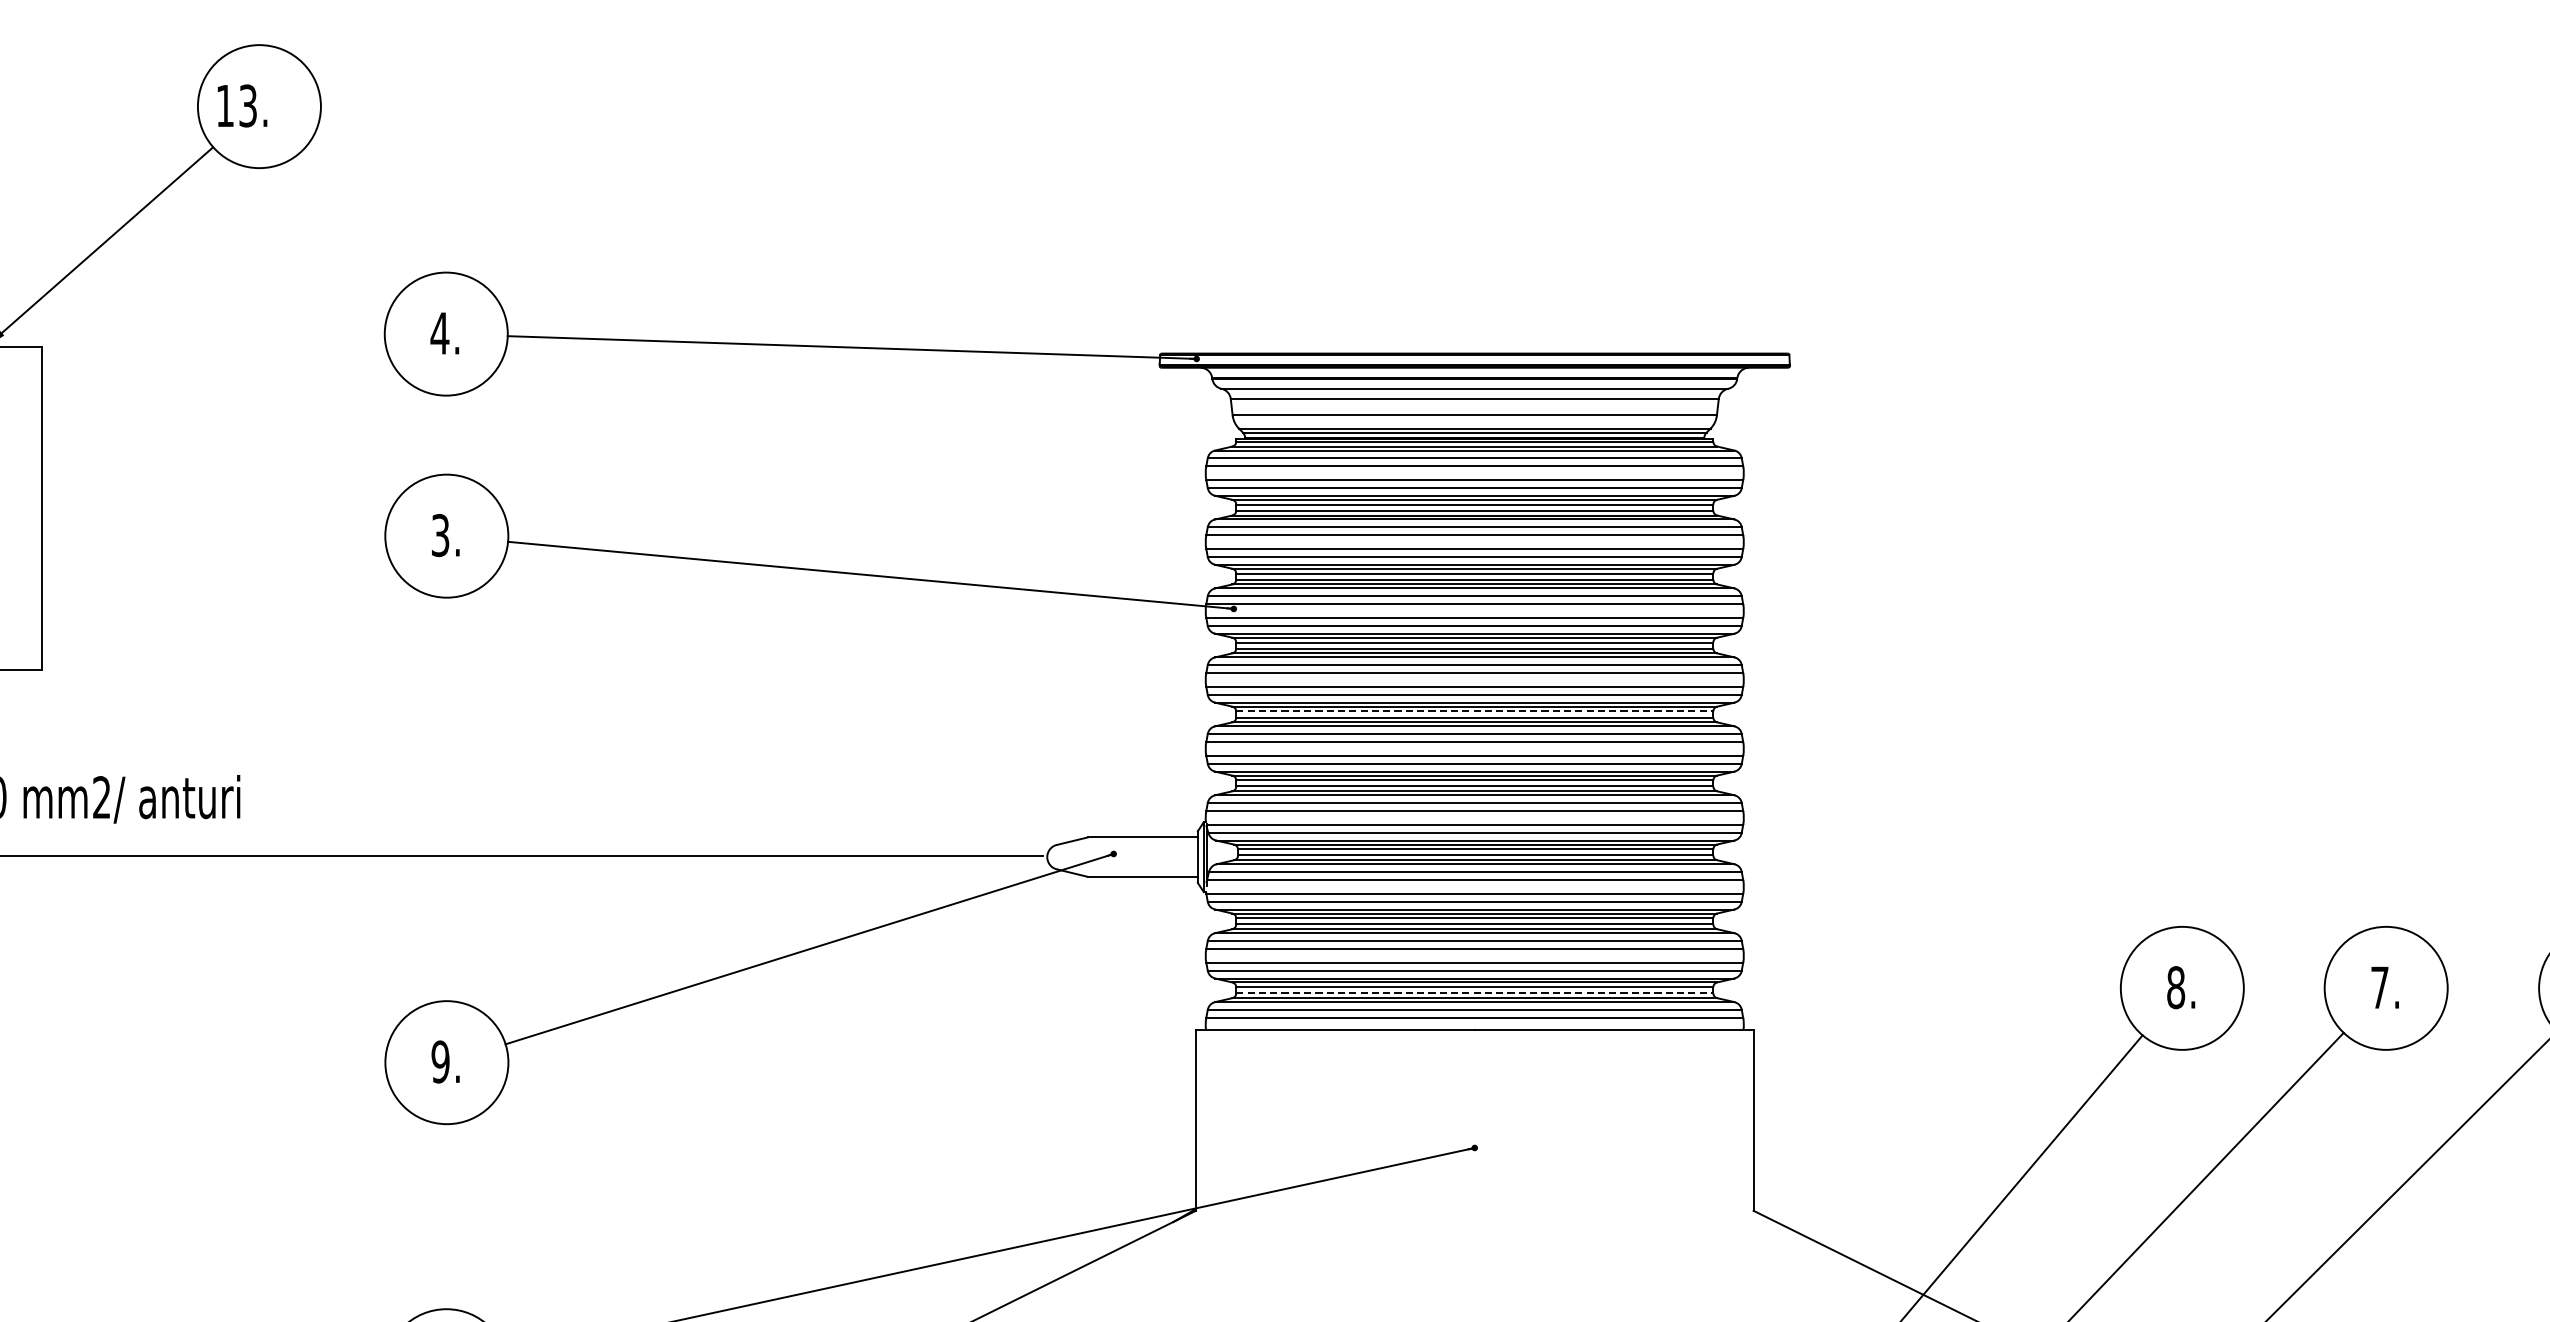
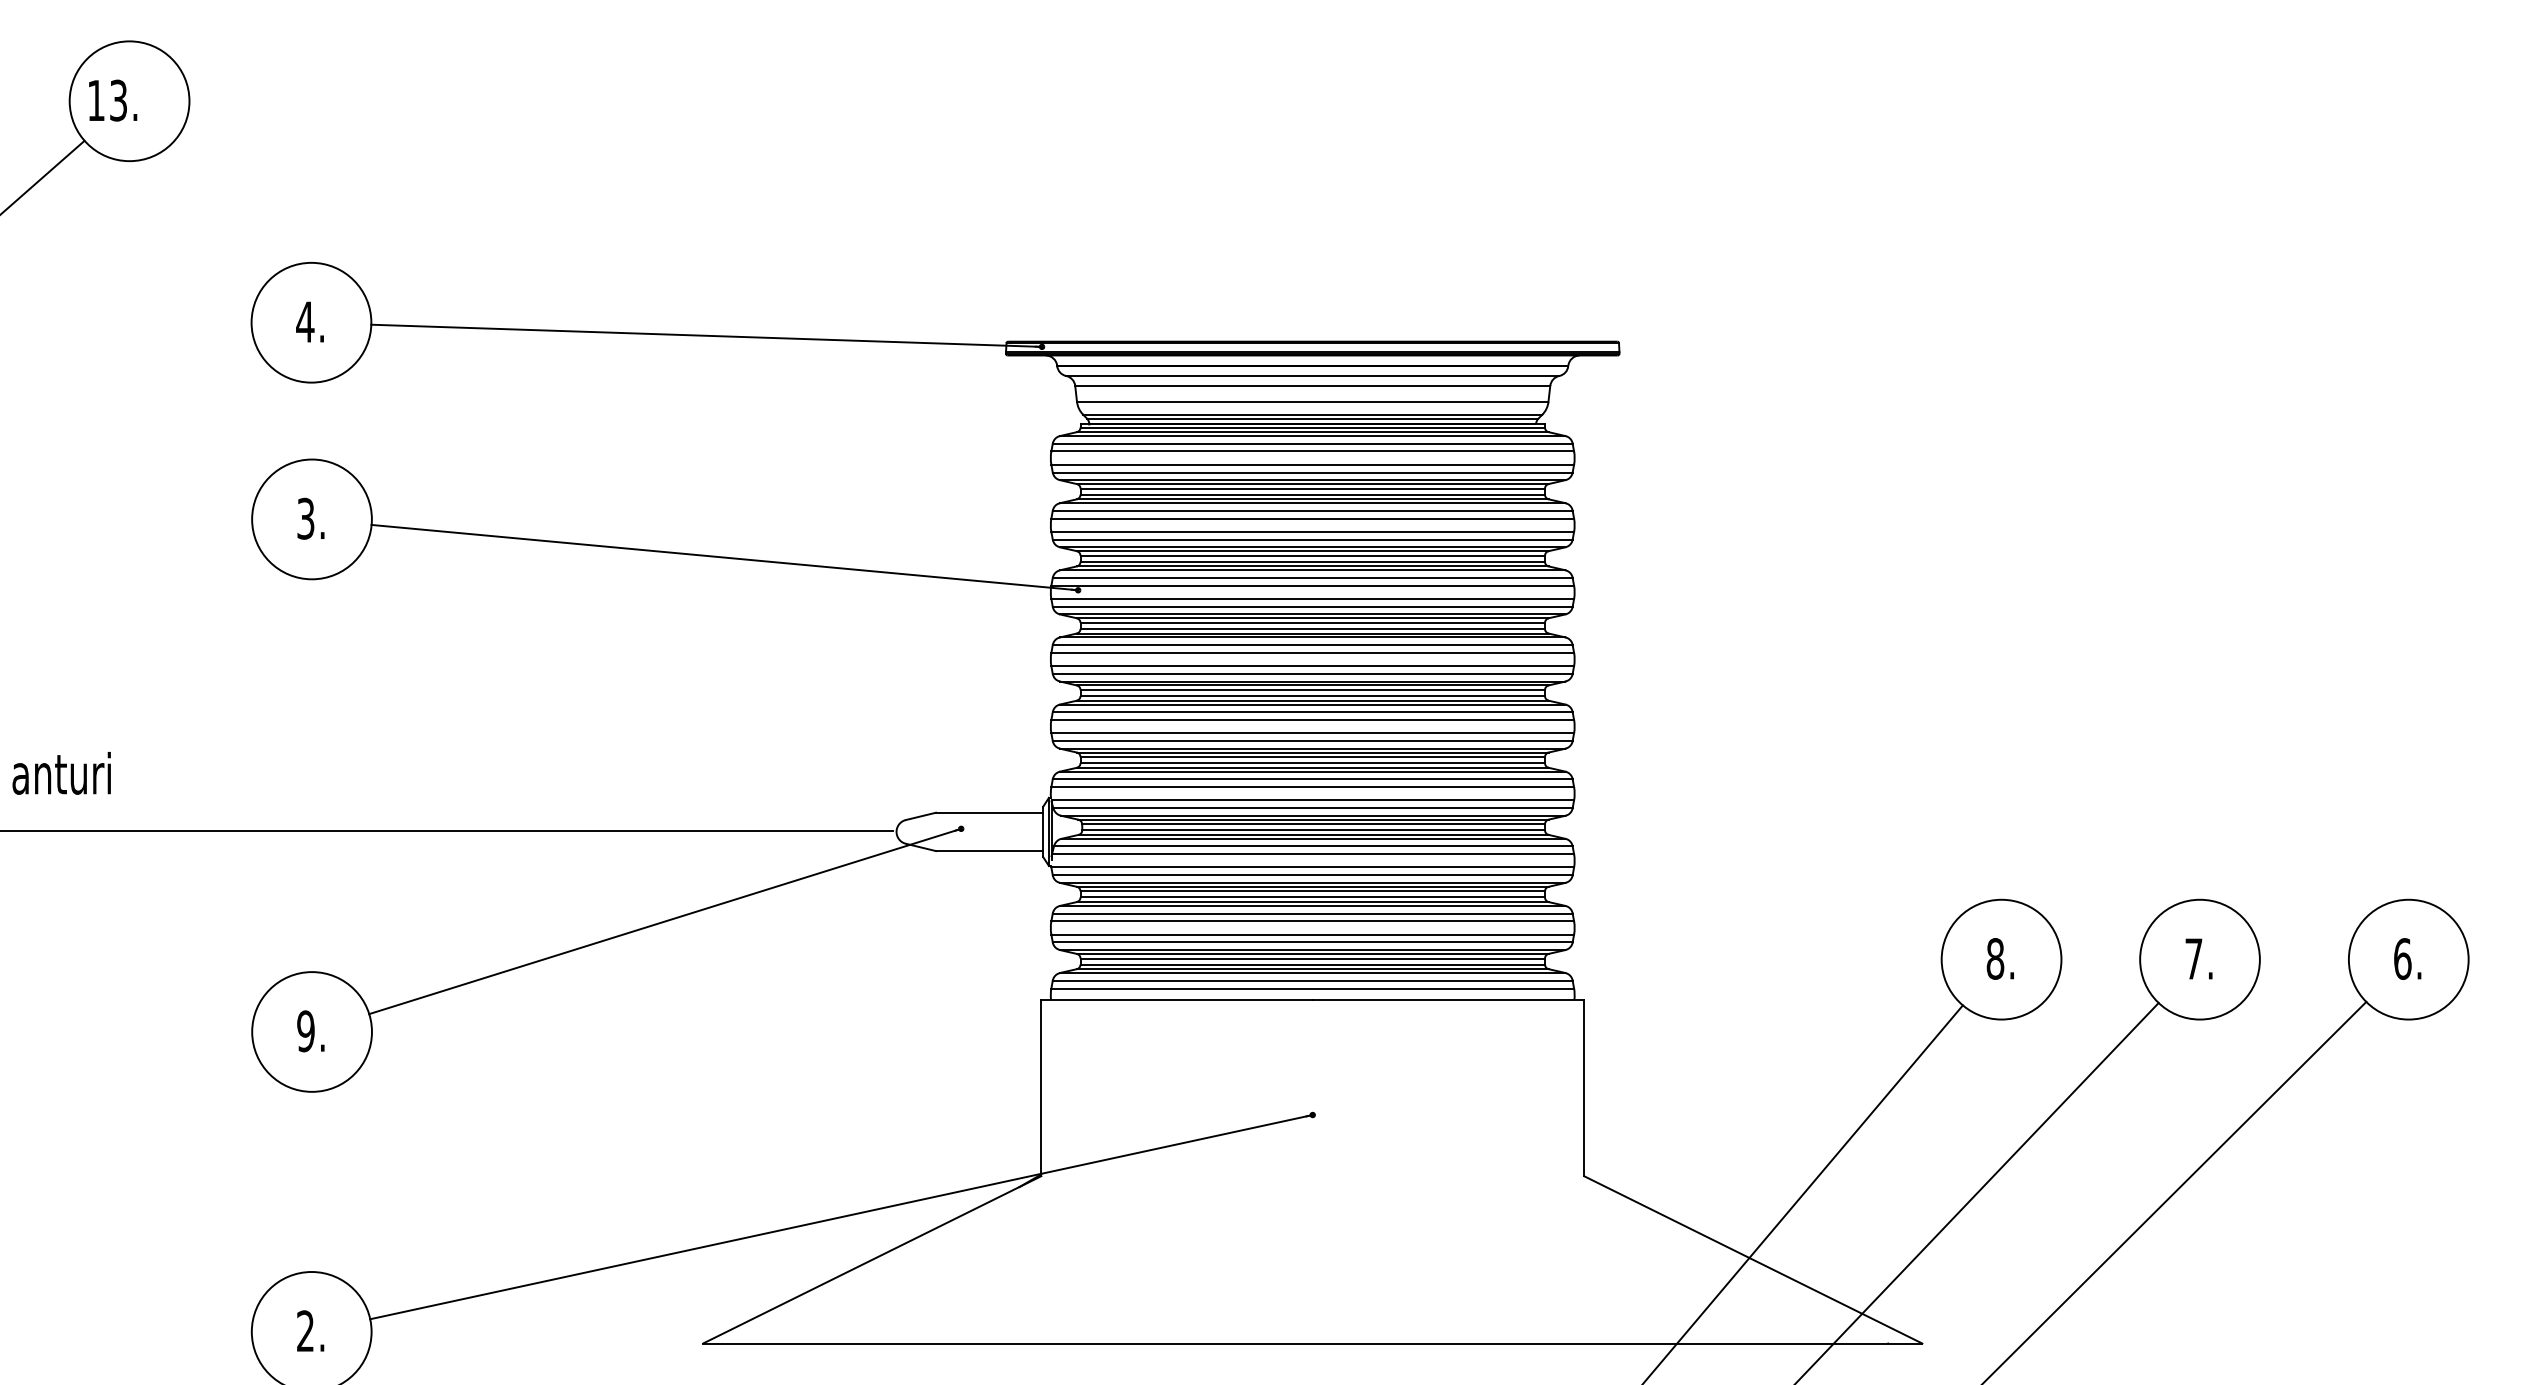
line: (1475, 711) -> (1313, 690), dashed -> solid
line: (1475, 993) -> (1313, 964), dashed -> solid

